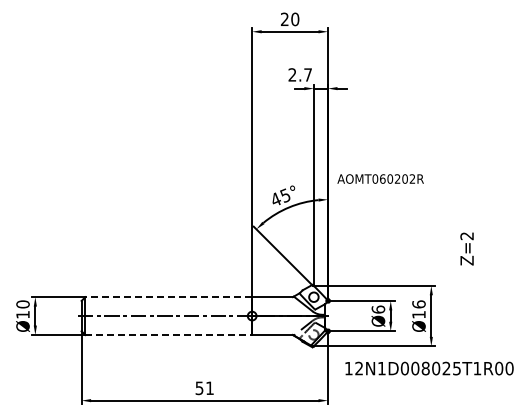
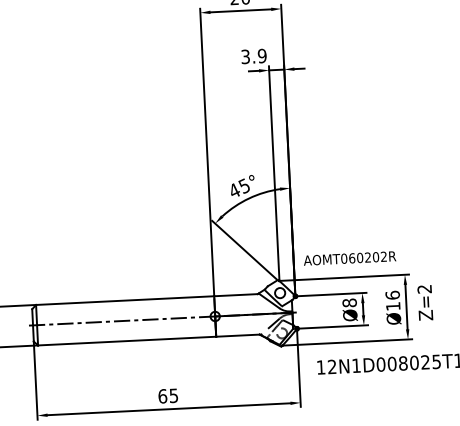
text: (300, 74) -> (254, 55), 2.7 -> 3.9
text: (380, 178) -> (349, 257), moved
text: (466, 248) -> (424, 302), moved
line: (168, 297) -> (124, 301), dashed -> solid
text: (378, 309) -> (349, 302), Ø6 -> Ø8
line: (169, 335) -> (127, 341), dashed -> solid
text: (204, 388) -> (168, 396), 51 -> 65

